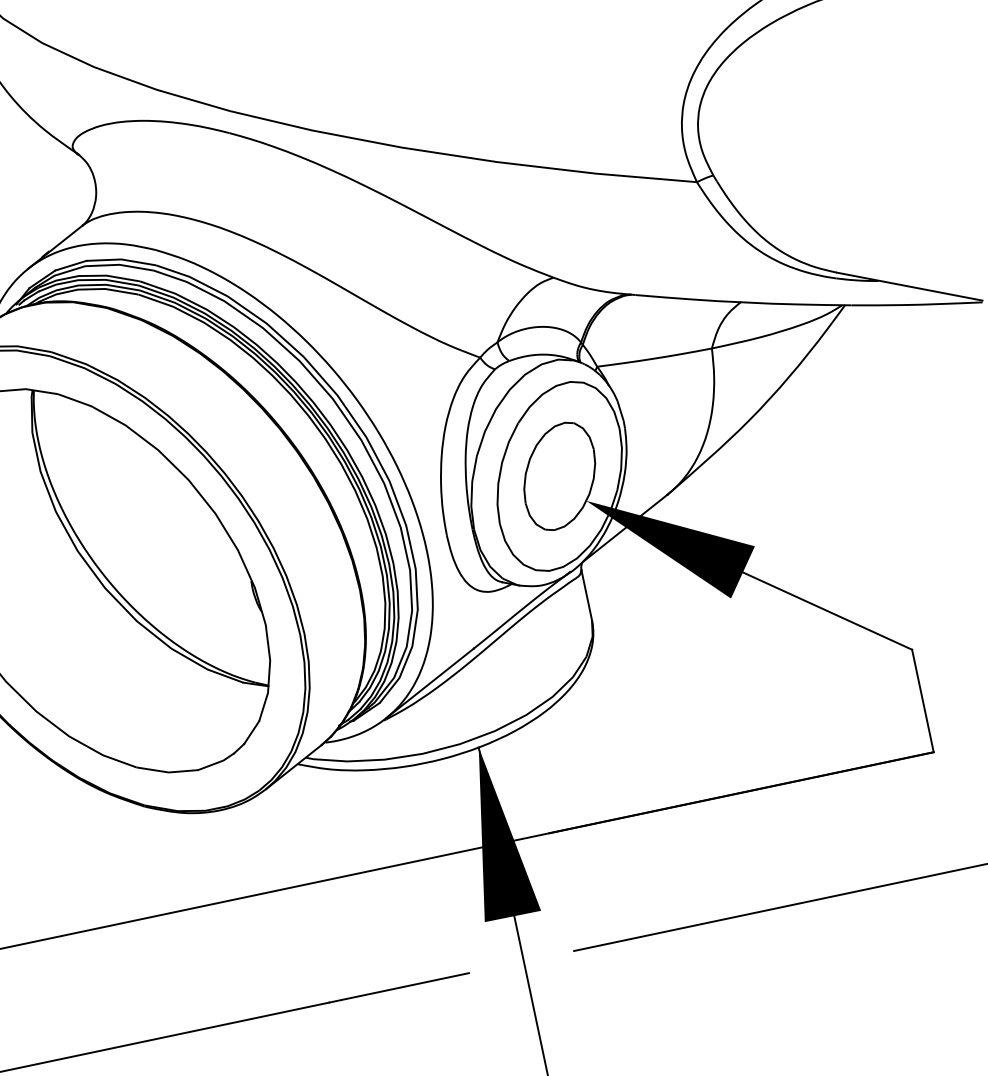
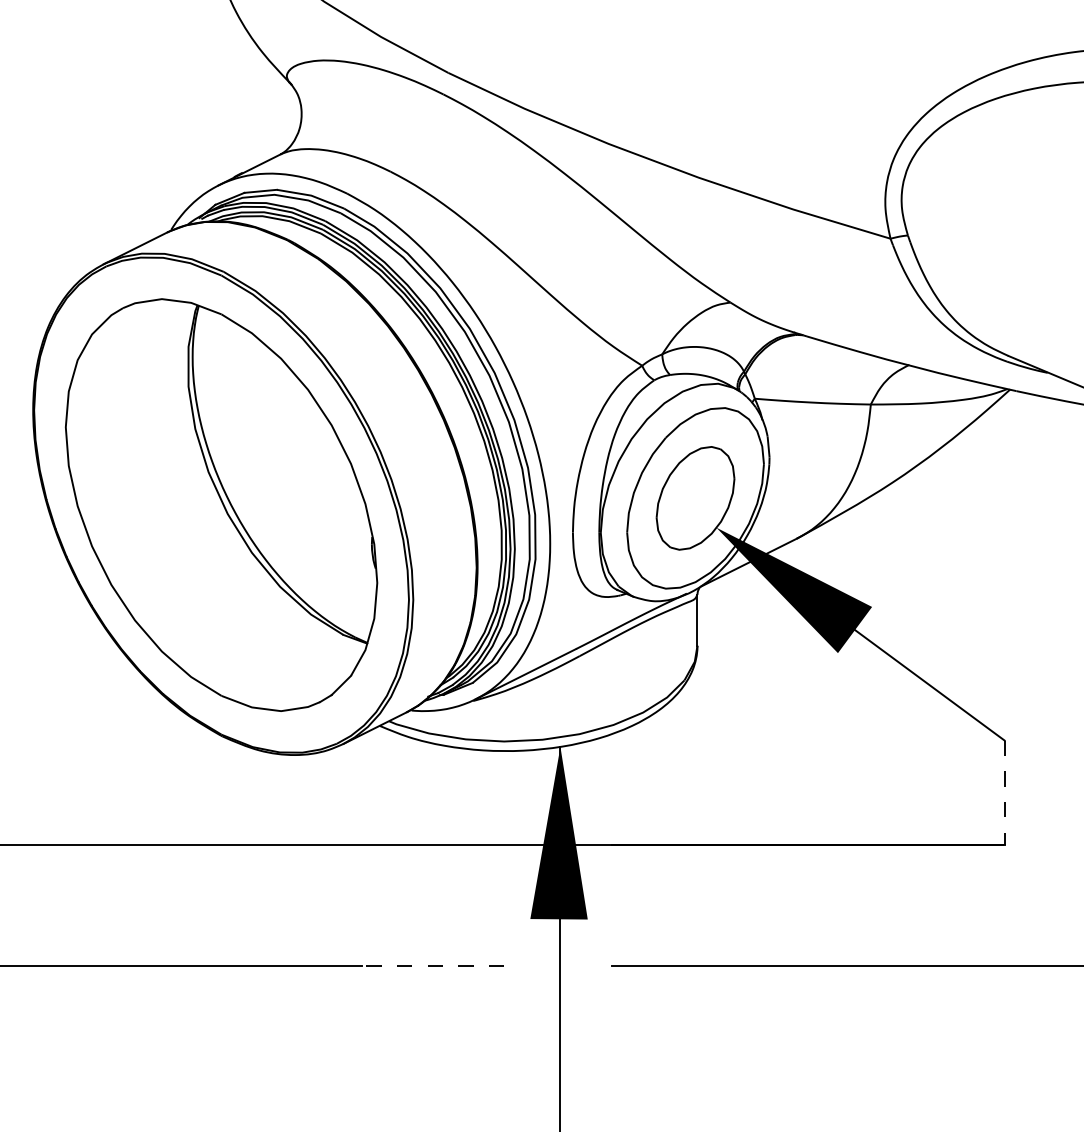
line: (922, 701) -> (1004, 793), solid -> dashed
line: (398, 987) -> (432, 965), solid -> dashed

